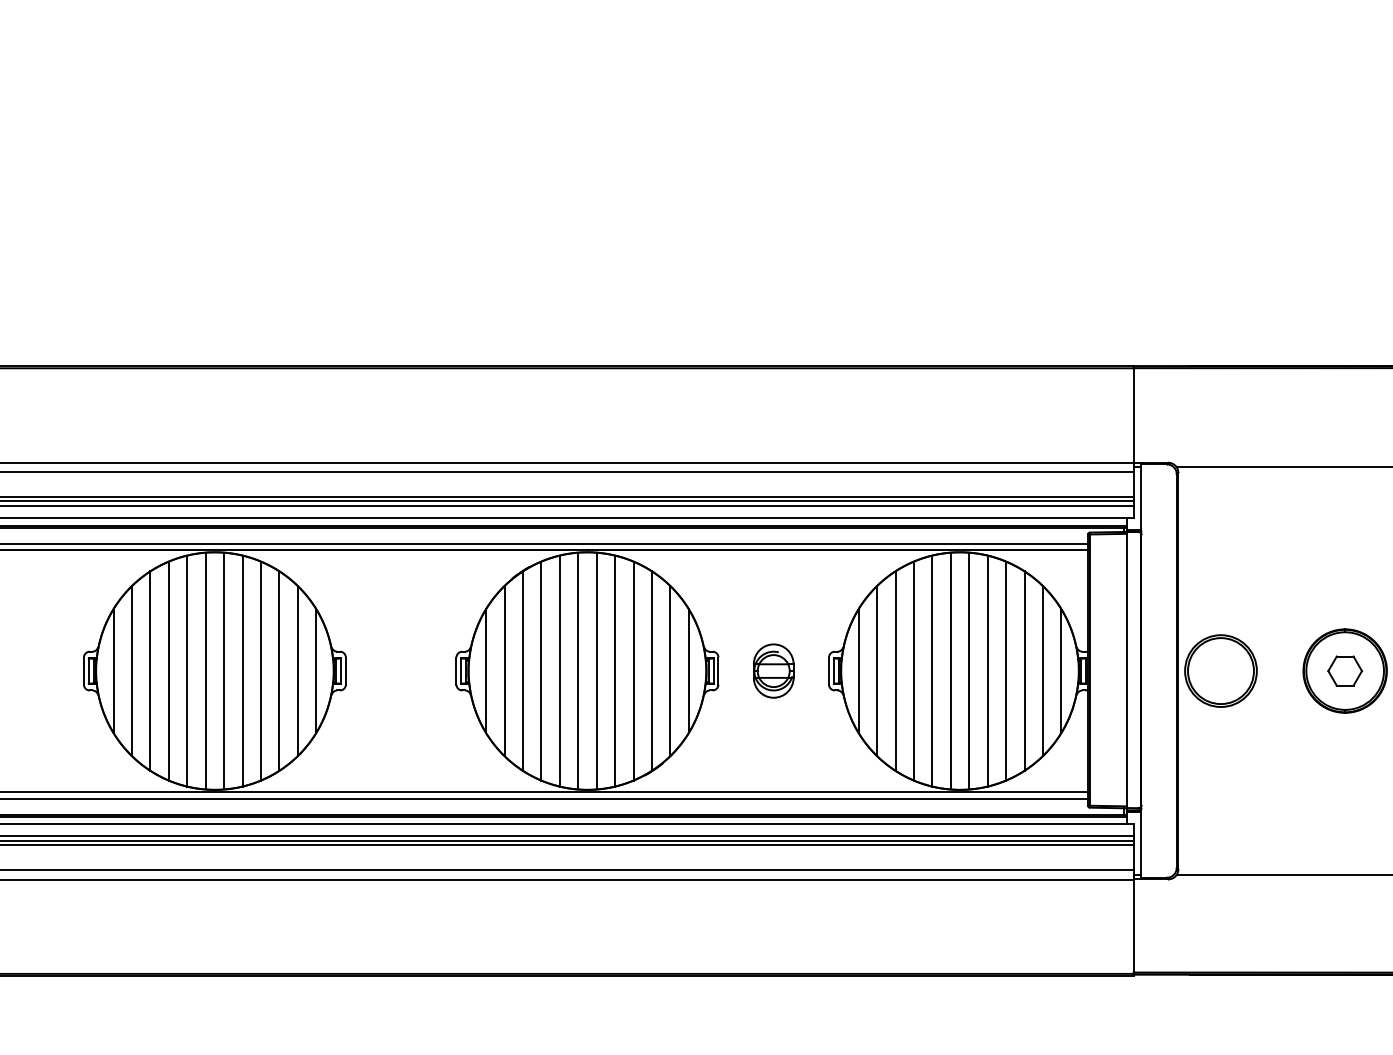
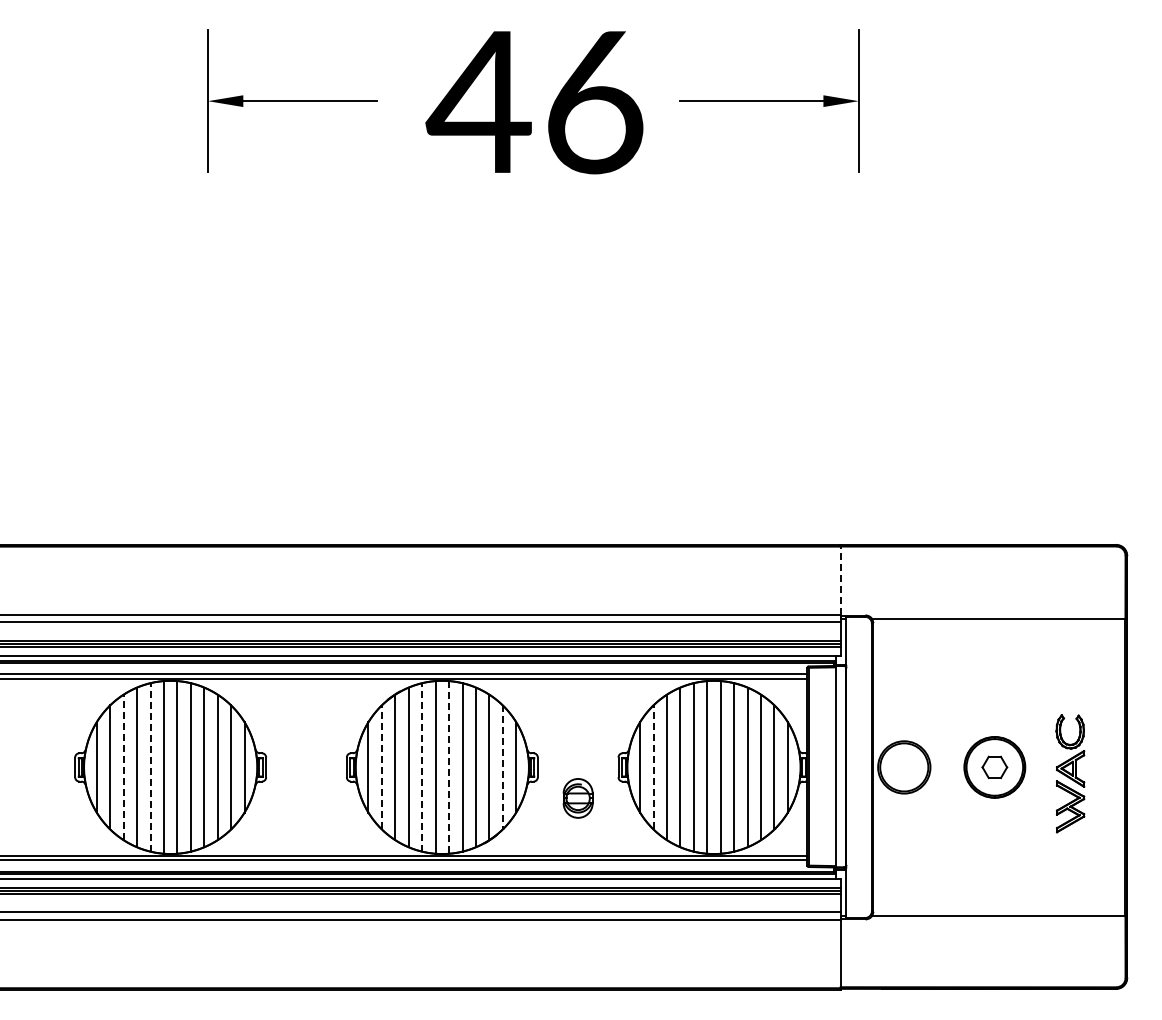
line: (1133, 414) -> (840, 580), solid -> dashed
line: (187, 669) -> (150, 766), solid -> dashed
line: (560, 669) -> (422, 766), solid -> dashed
line: (150, 671) -> (123, 767), solid -> dashed
line: (504, 671) -> (381, 767), solid -> dashed
line: (597, 671) -> (449, 767), solid -> dashed
line: (669, 671) -> (502, 767), solid -> dashed
part: (772, 671) -> (577, 798), moved
line: (877, 671) -> (653, 767), solid -> dashed

